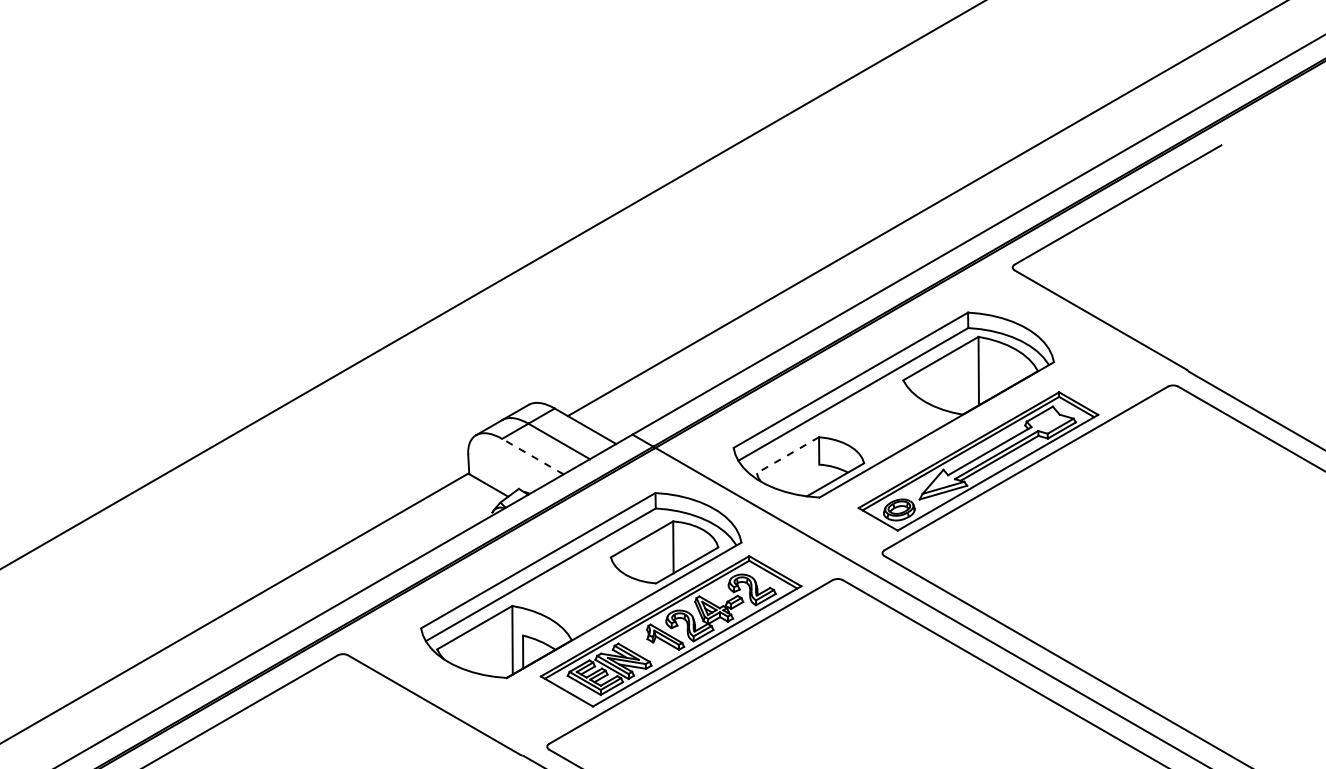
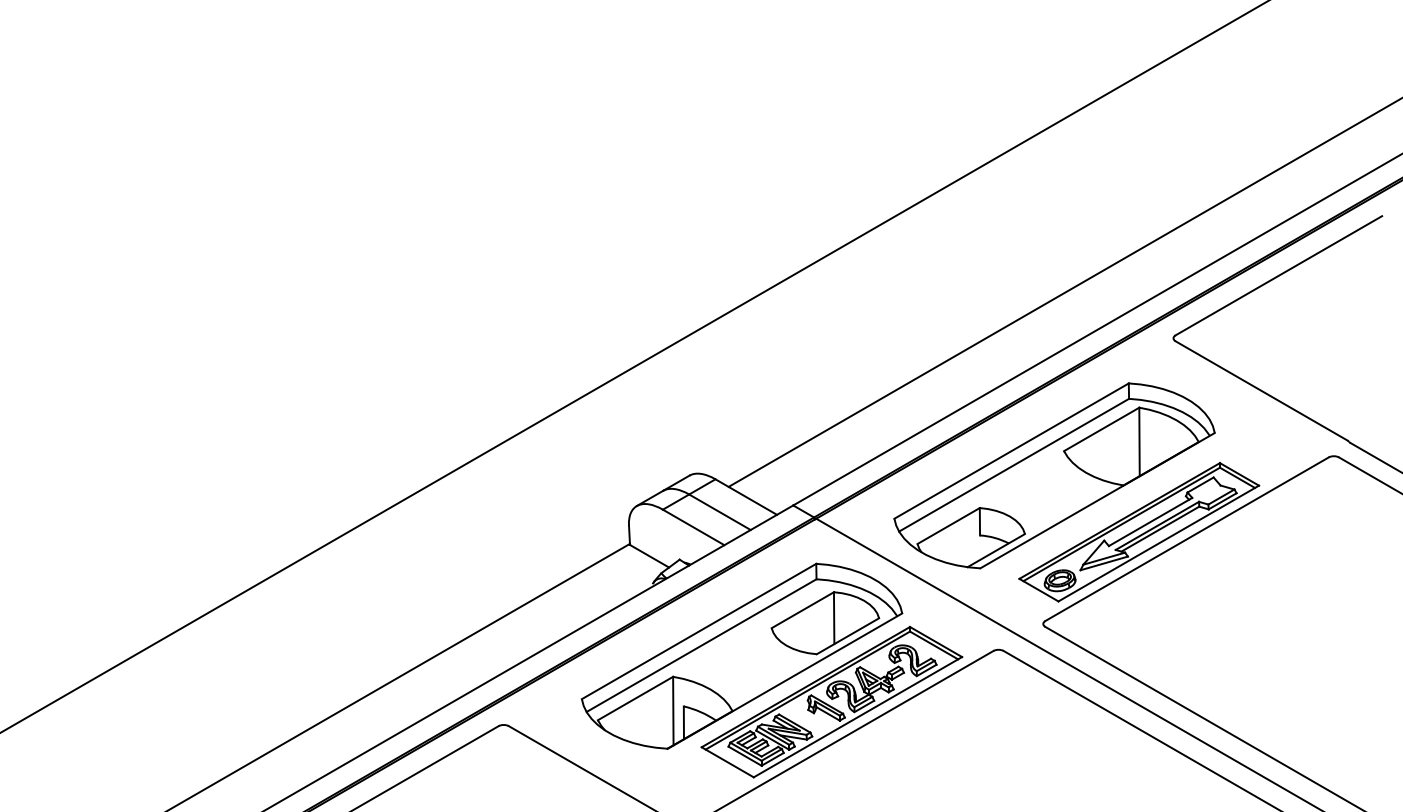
line: (787, 455) -> (948, 526), dashed -> solid
line: (532, 456) -> (693, 527), dashed -> solid

